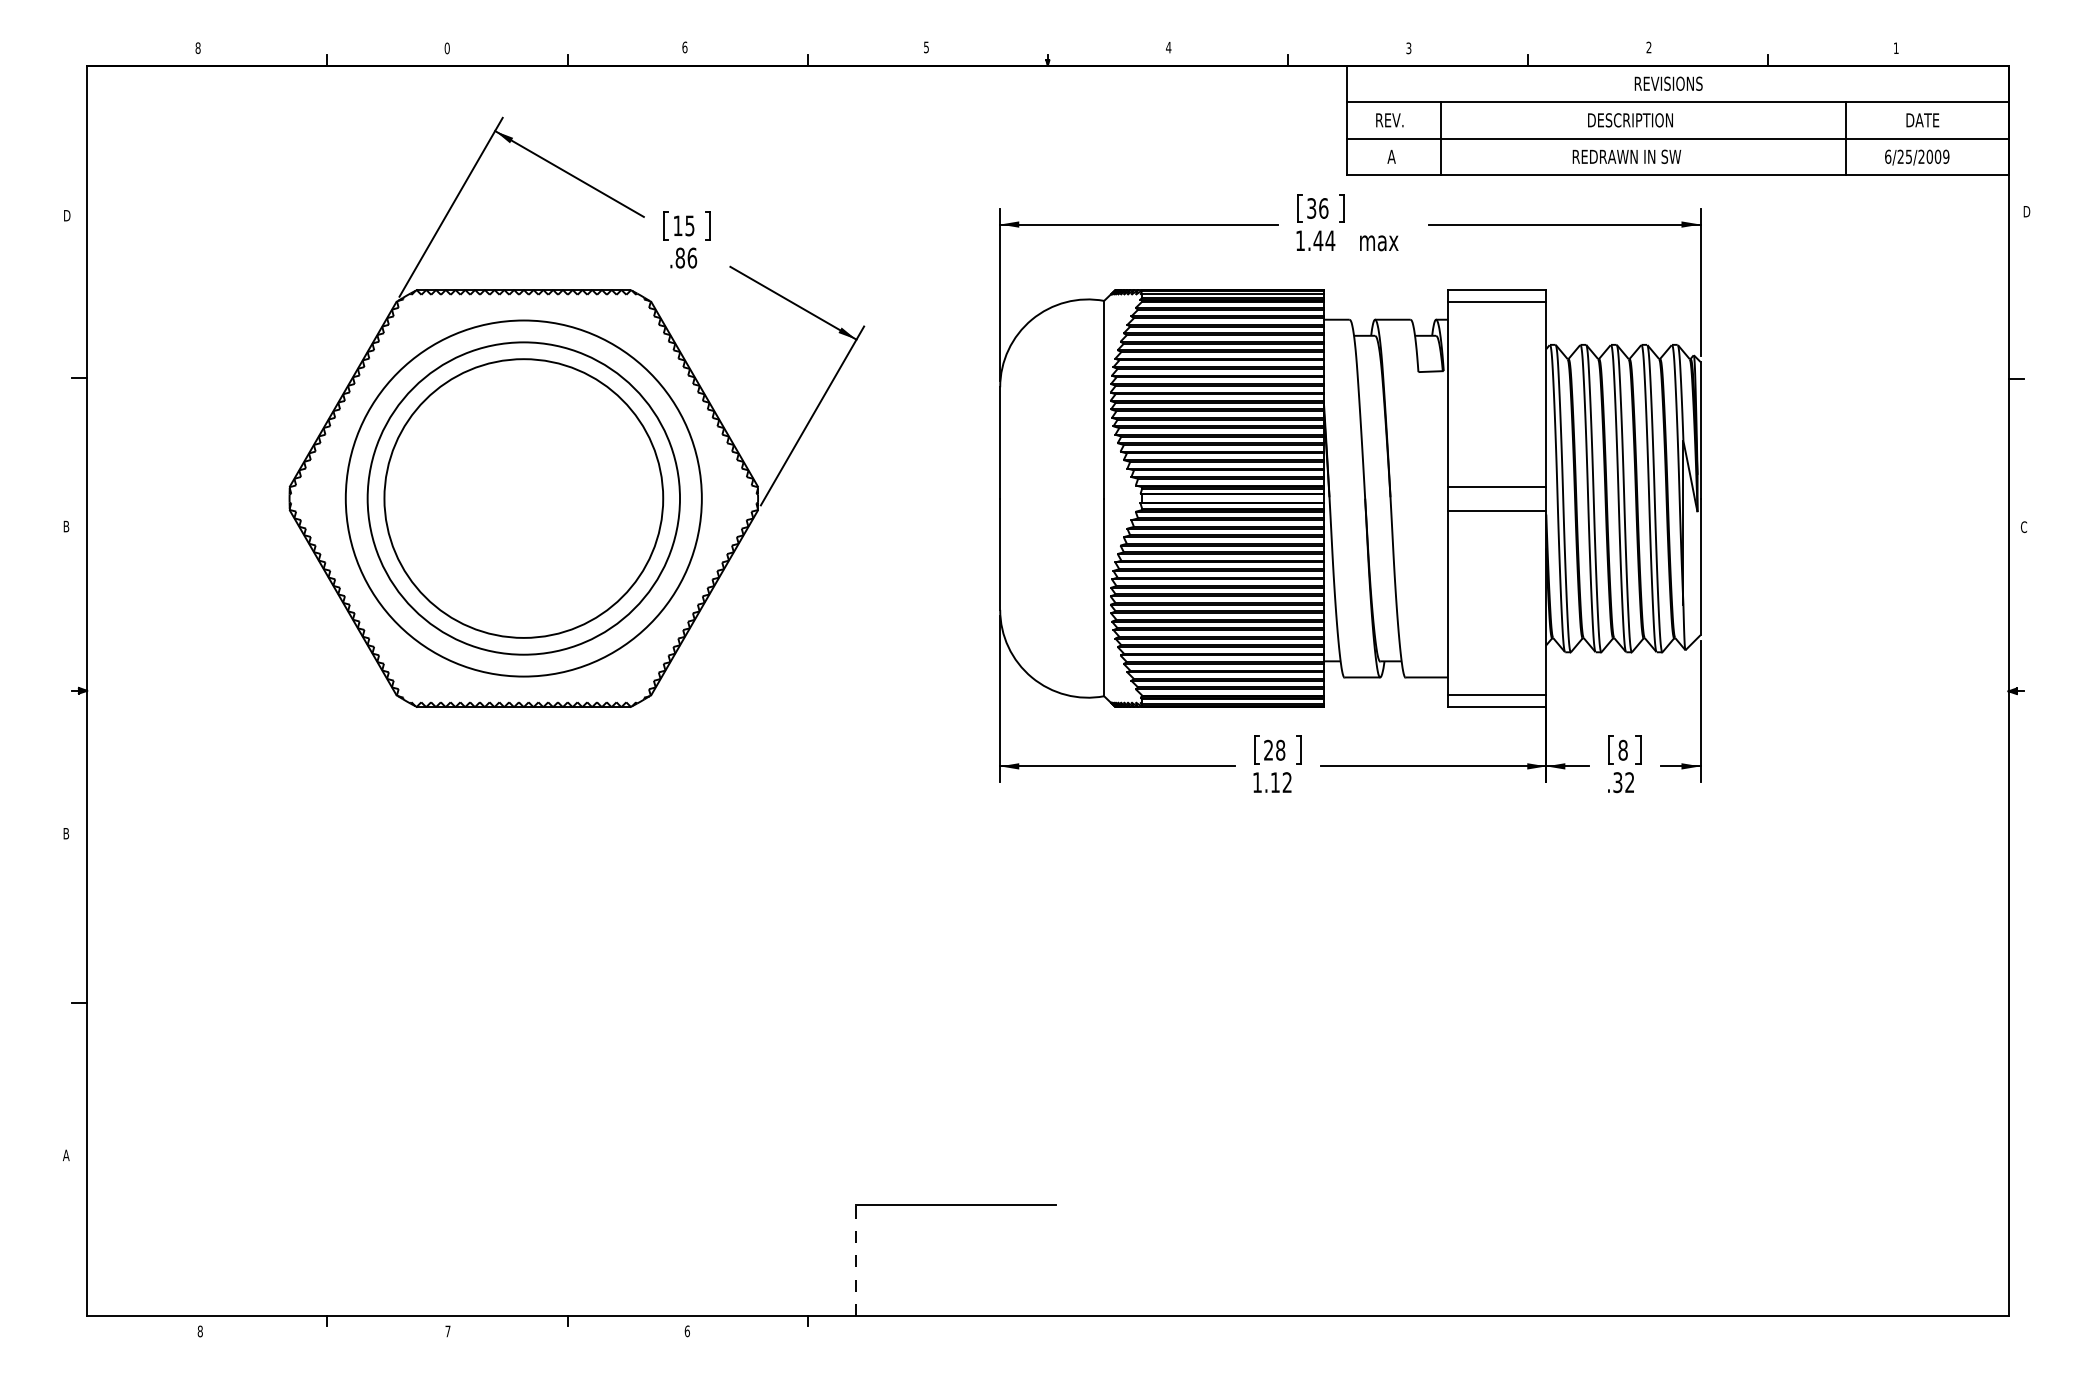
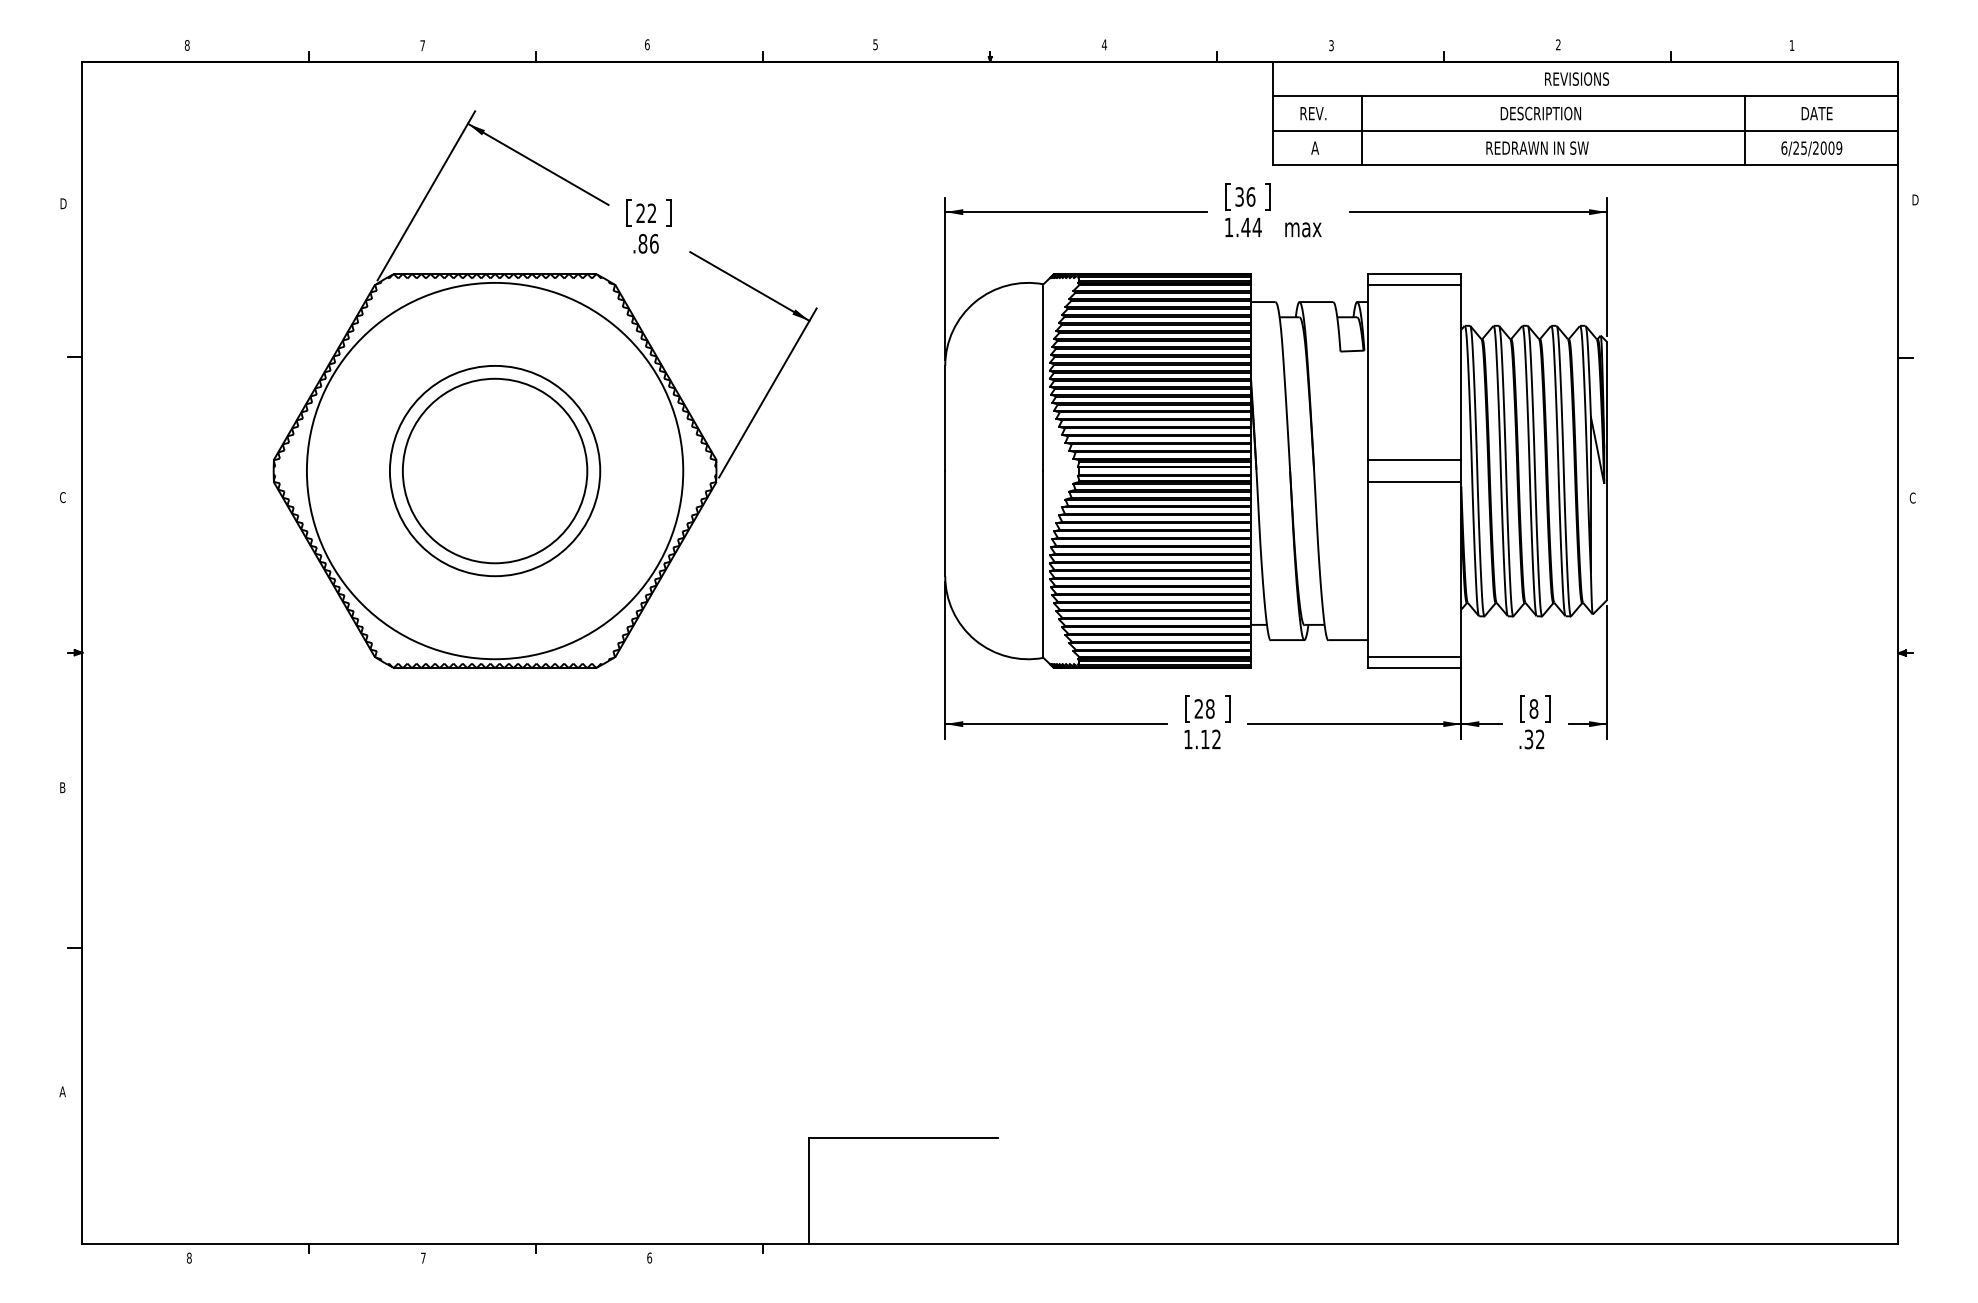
text: (447, 48) -> (422, 45), 0 -> 7
text: (684, 226) -> (646, 213), 15 -> 22
circle: (523, 497) -> (494, 470), size x0.62
circle: (523, 497) -> (494, 470), size x0.62
circle: (523, 497) -> (494, 470), size x1.43
text: (66, 526) -> (62, 497), B -> C
line: (856, 1259) -> (809, 1190), dashed -> solid

